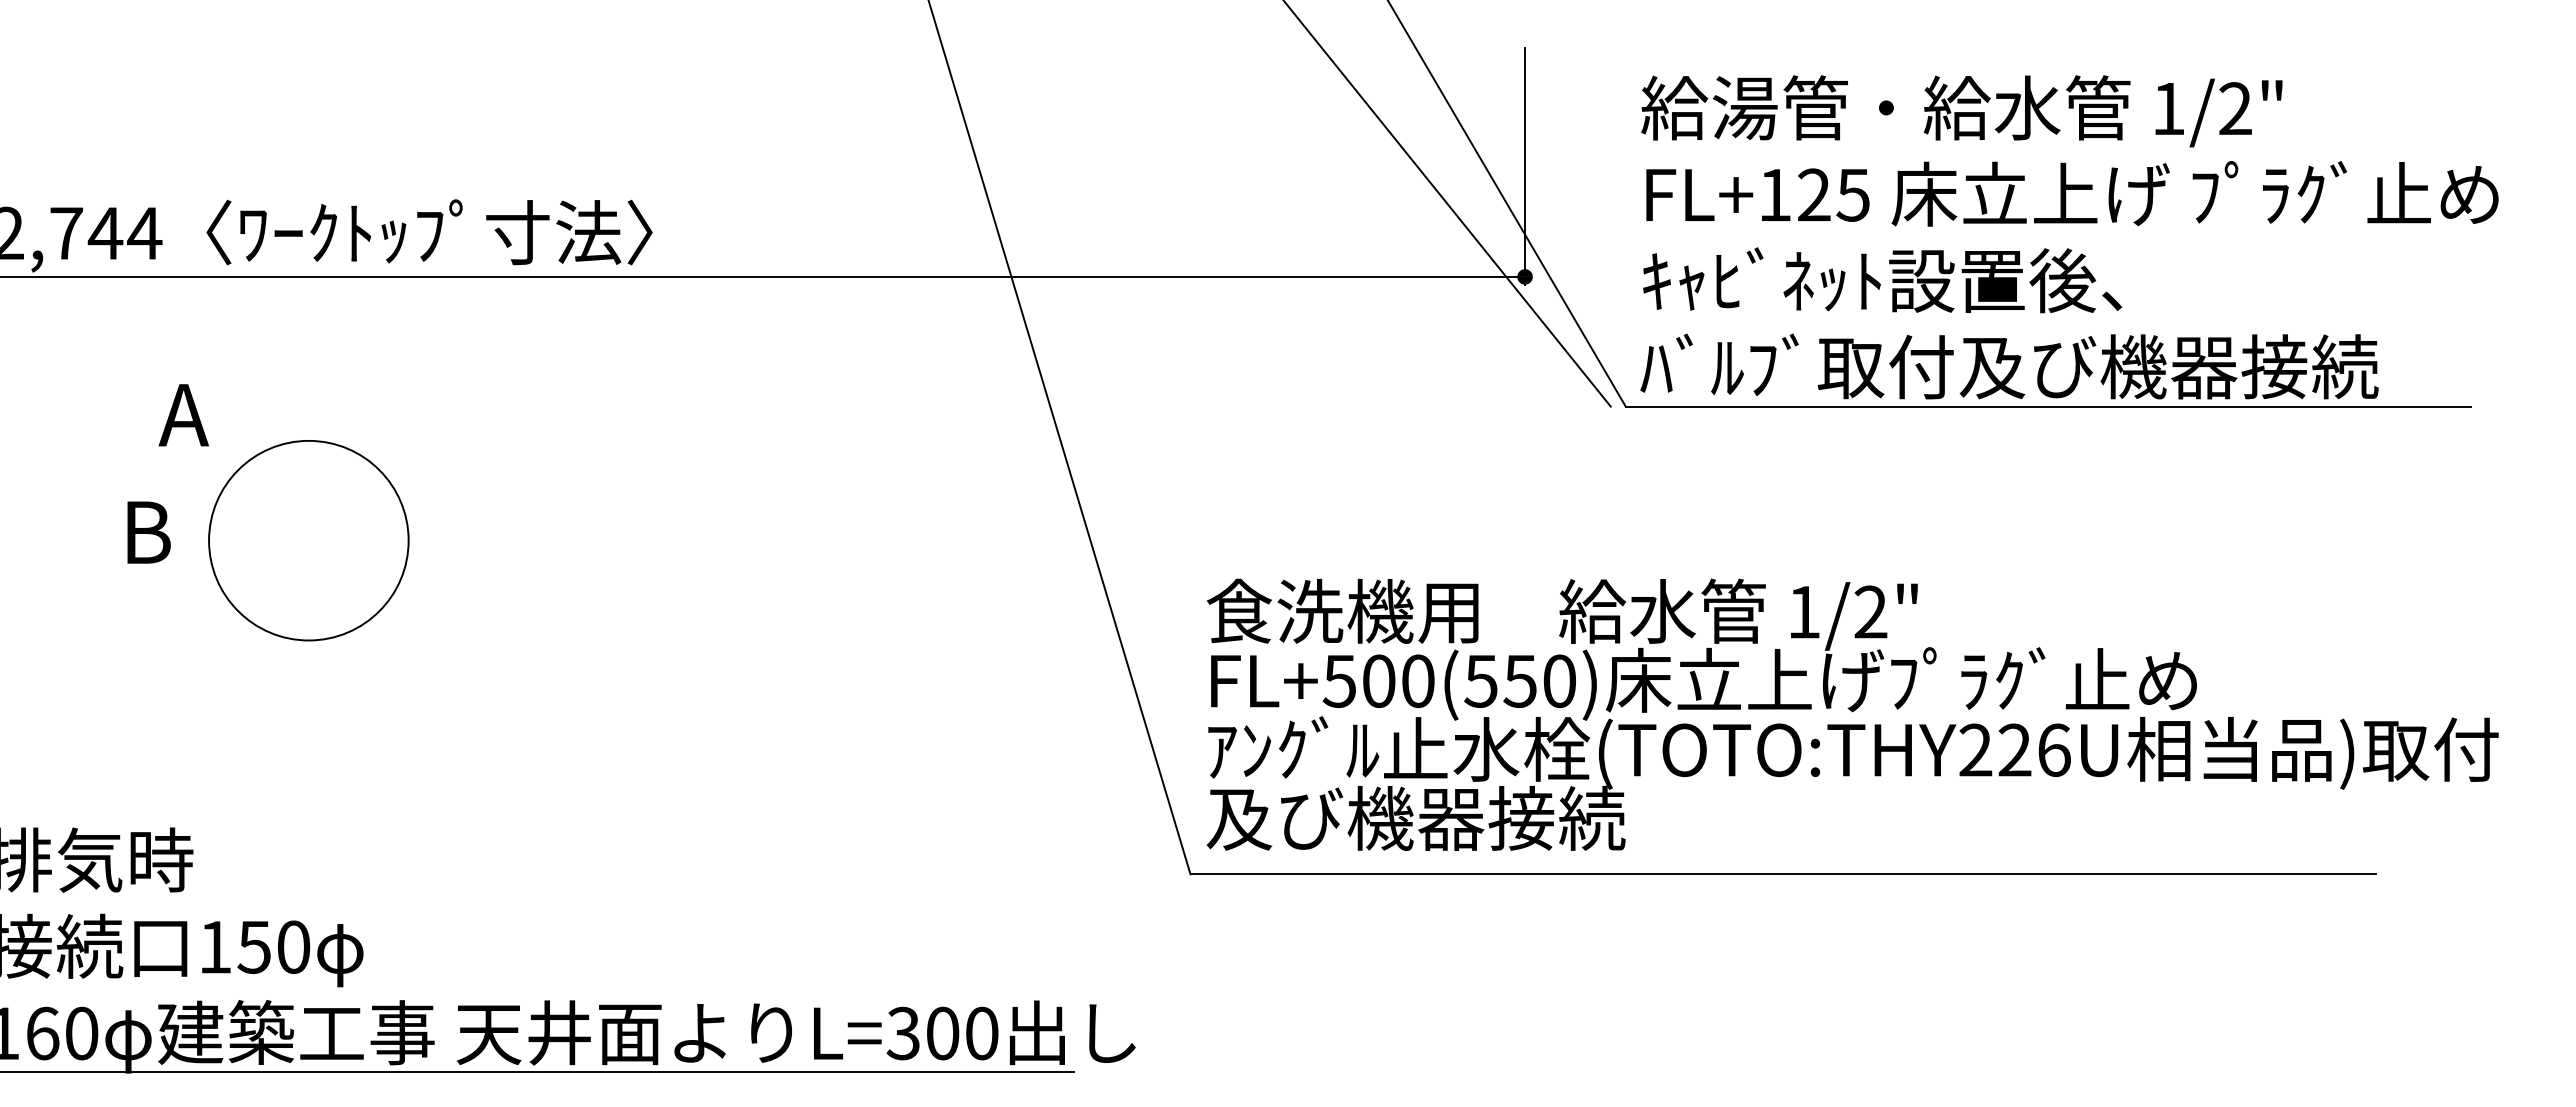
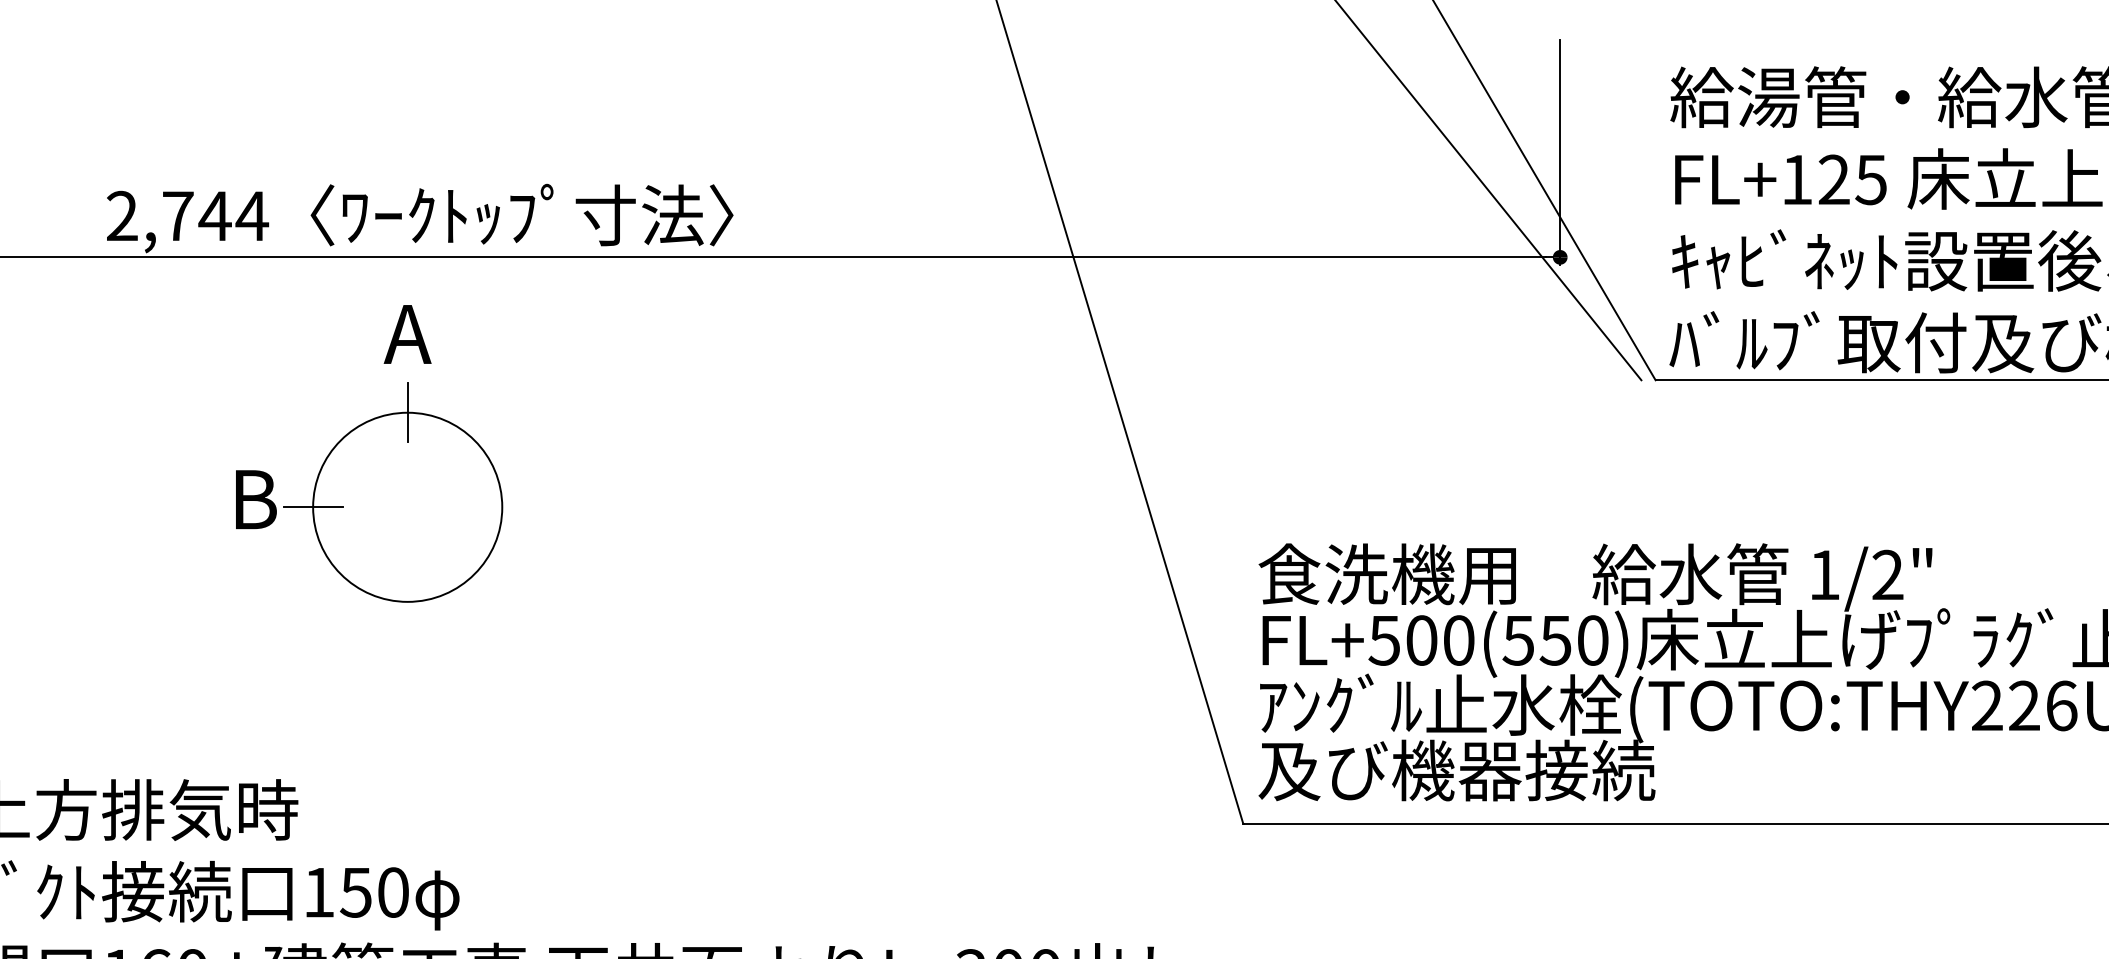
text: (183, 415) -> (407, 334), moved
line: (308, 440) -> (407, 412), added
line: (208, 540) -> (312, 507), added

